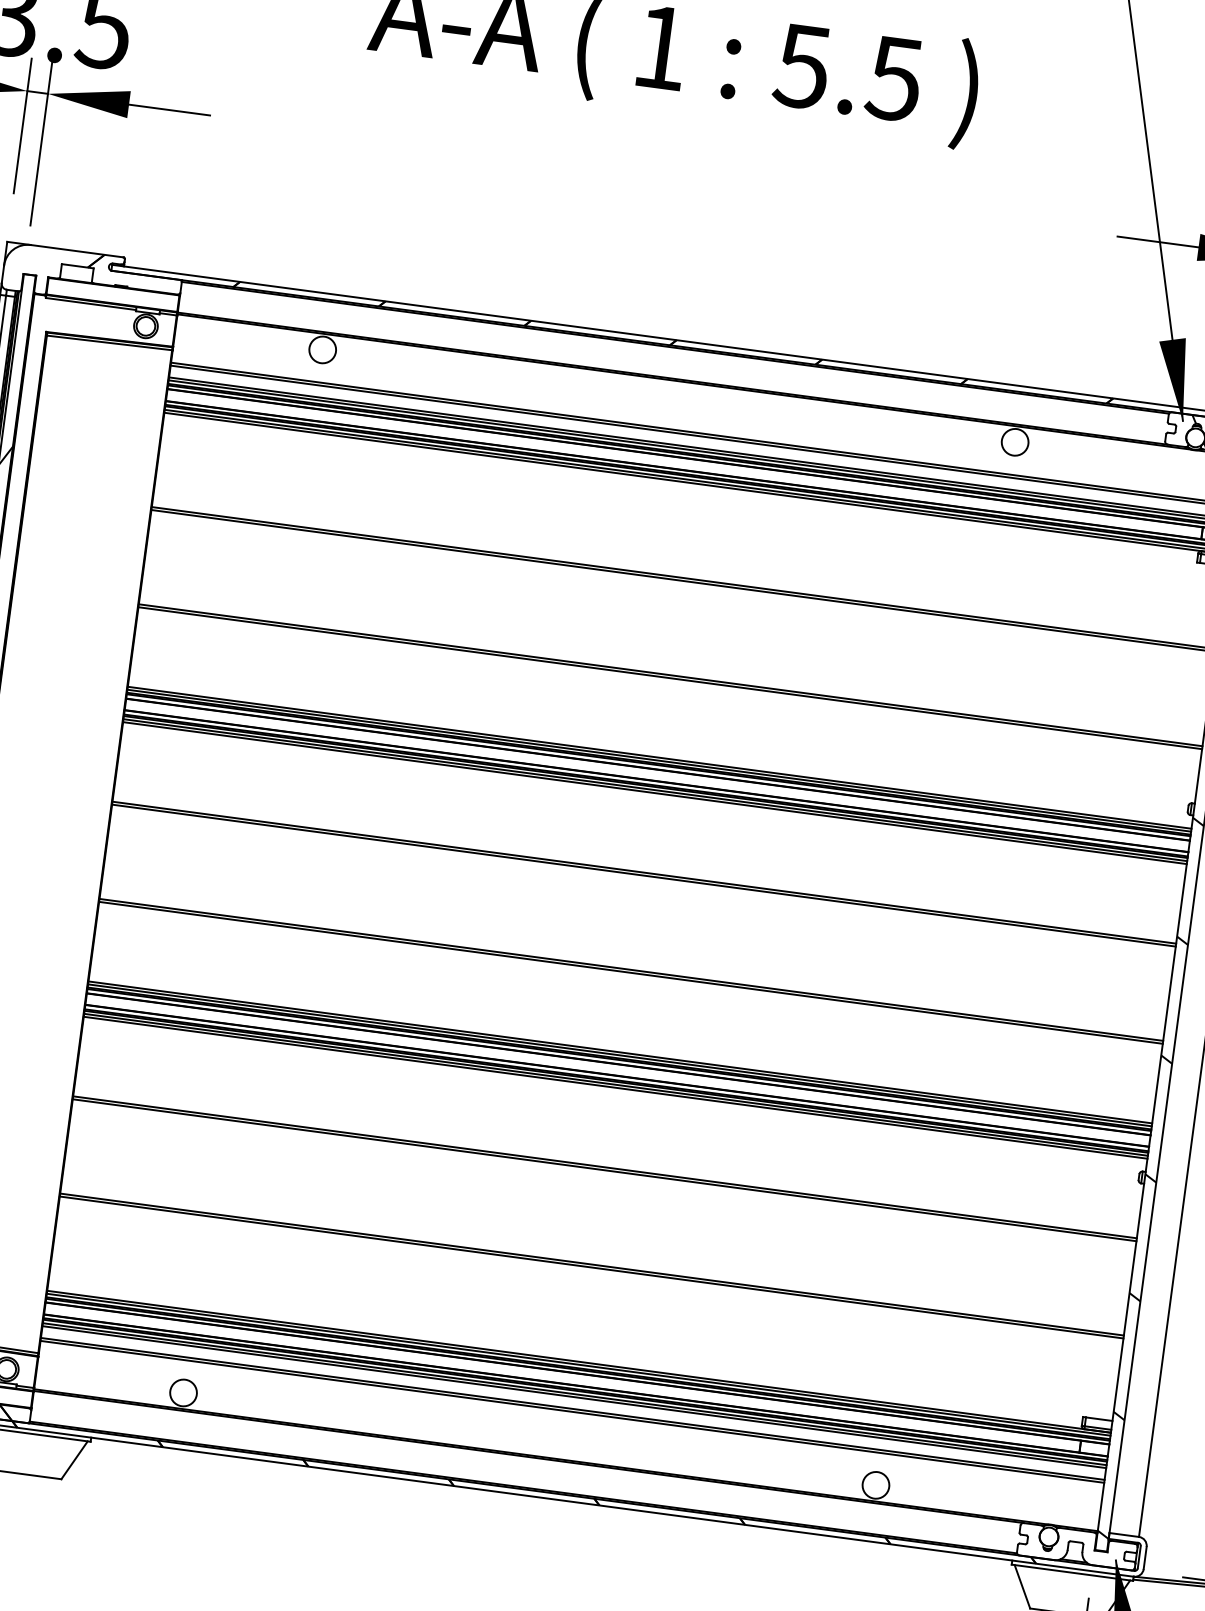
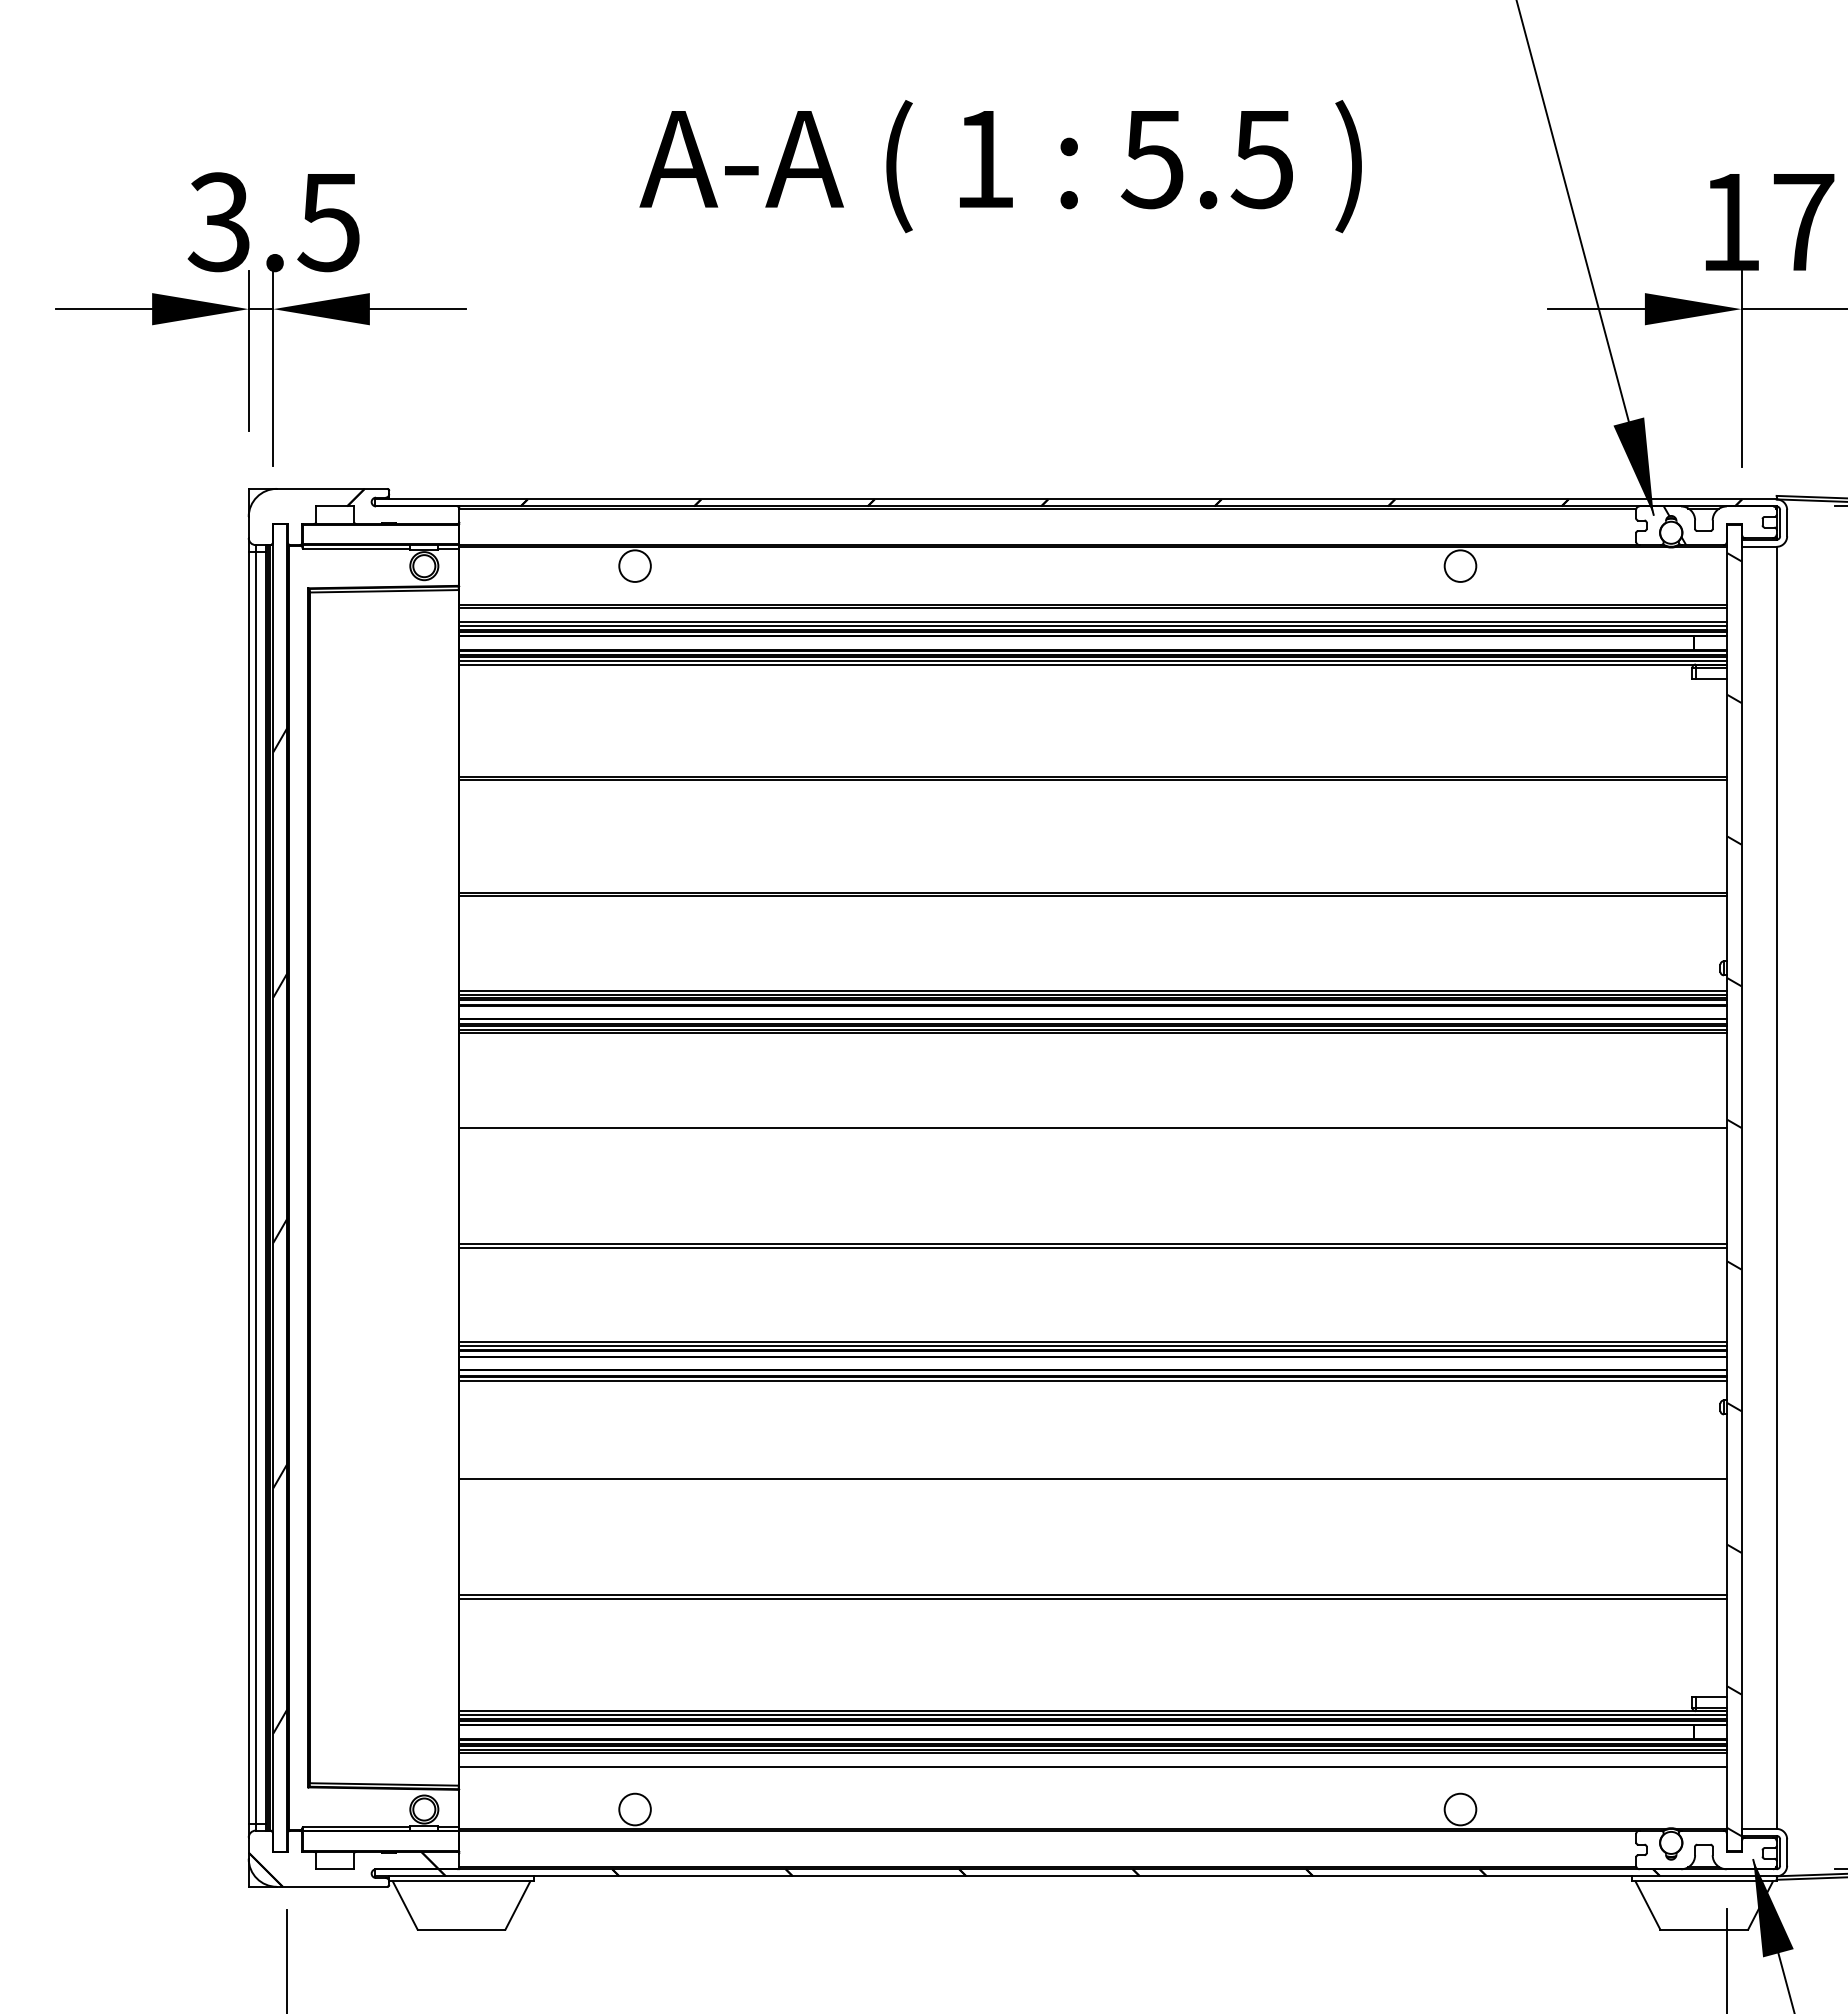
line: (644, 875) -> (1093, 1131), removed
line: (615, 1087) -> (1093, 1384), removed
line: (604, 1169) -> (1093, 1482), removed
line: (572, 1411) -> (1093, 1770), removed

